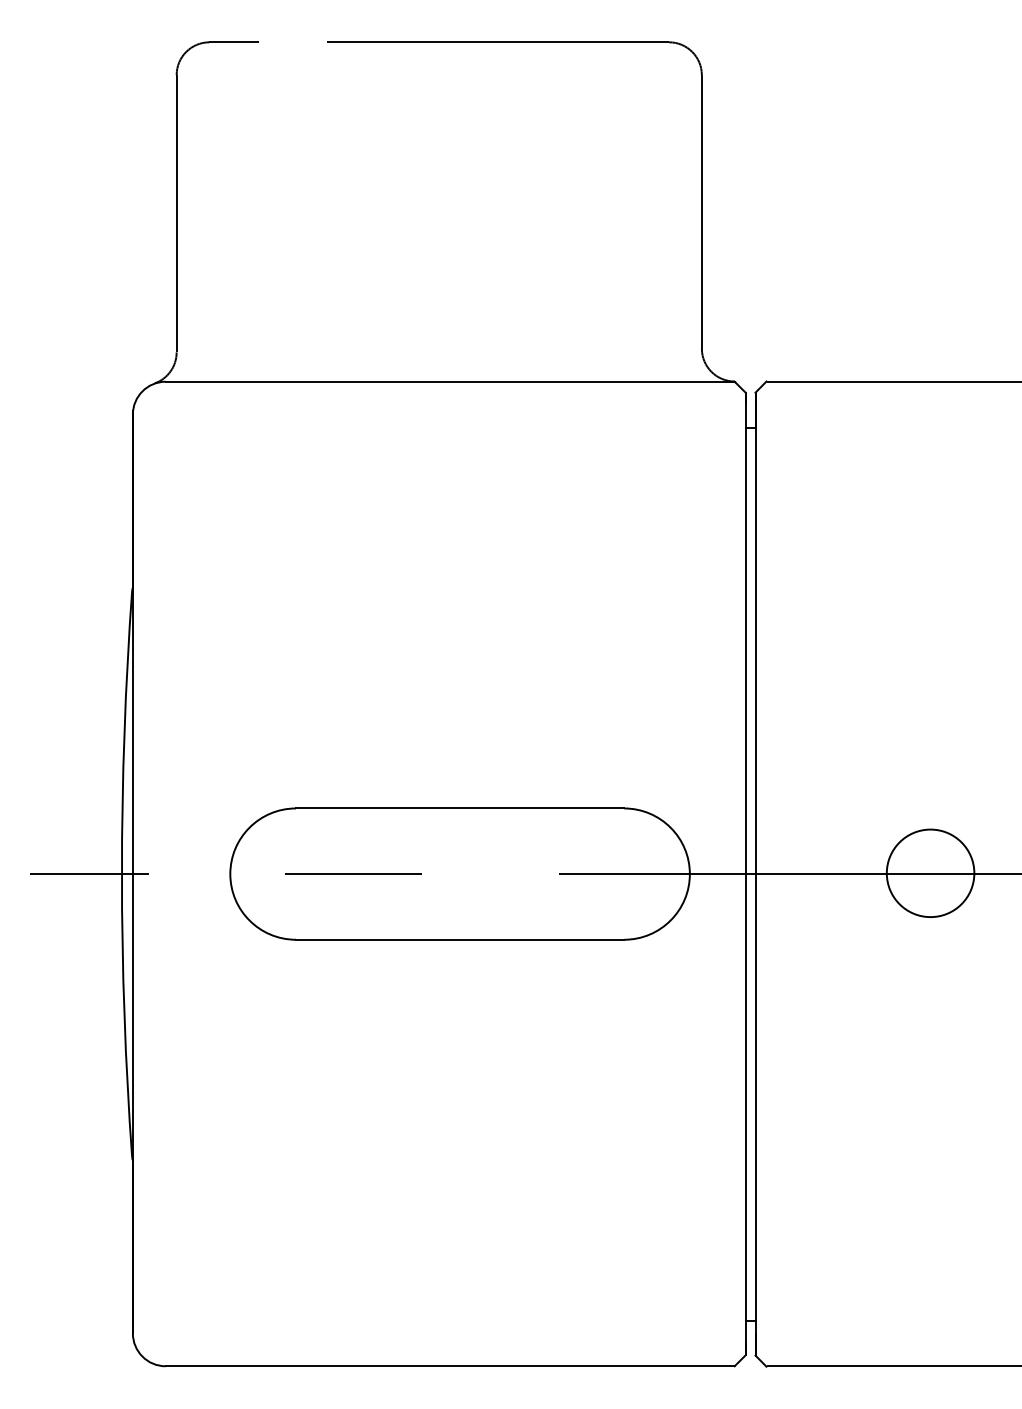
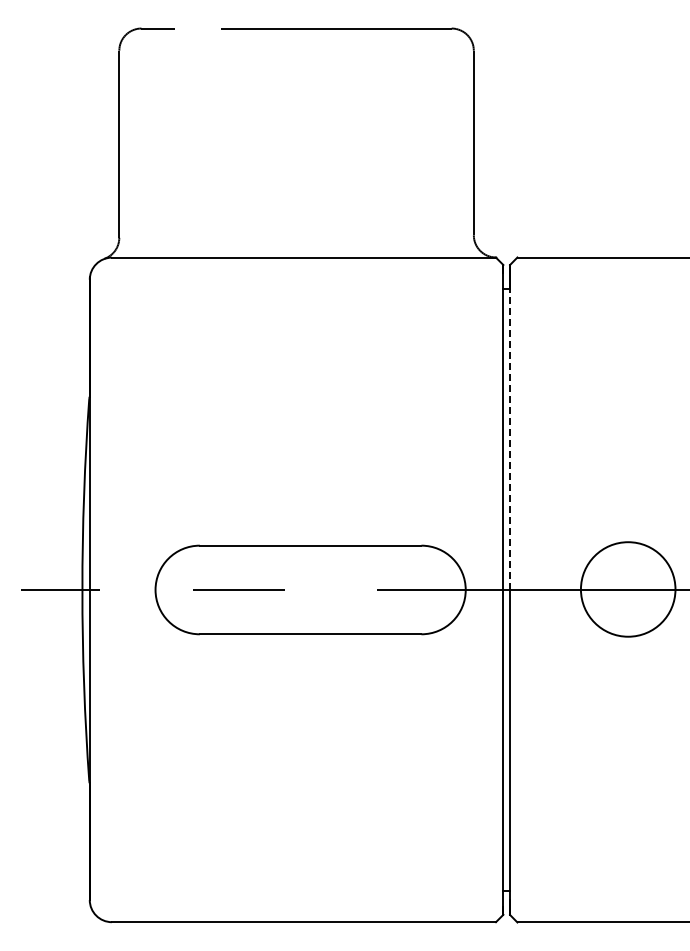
line: (756, 633) -> (510, 427), solid -> dashed
circle: (929, 873) -> (627, 589), size x1.6

